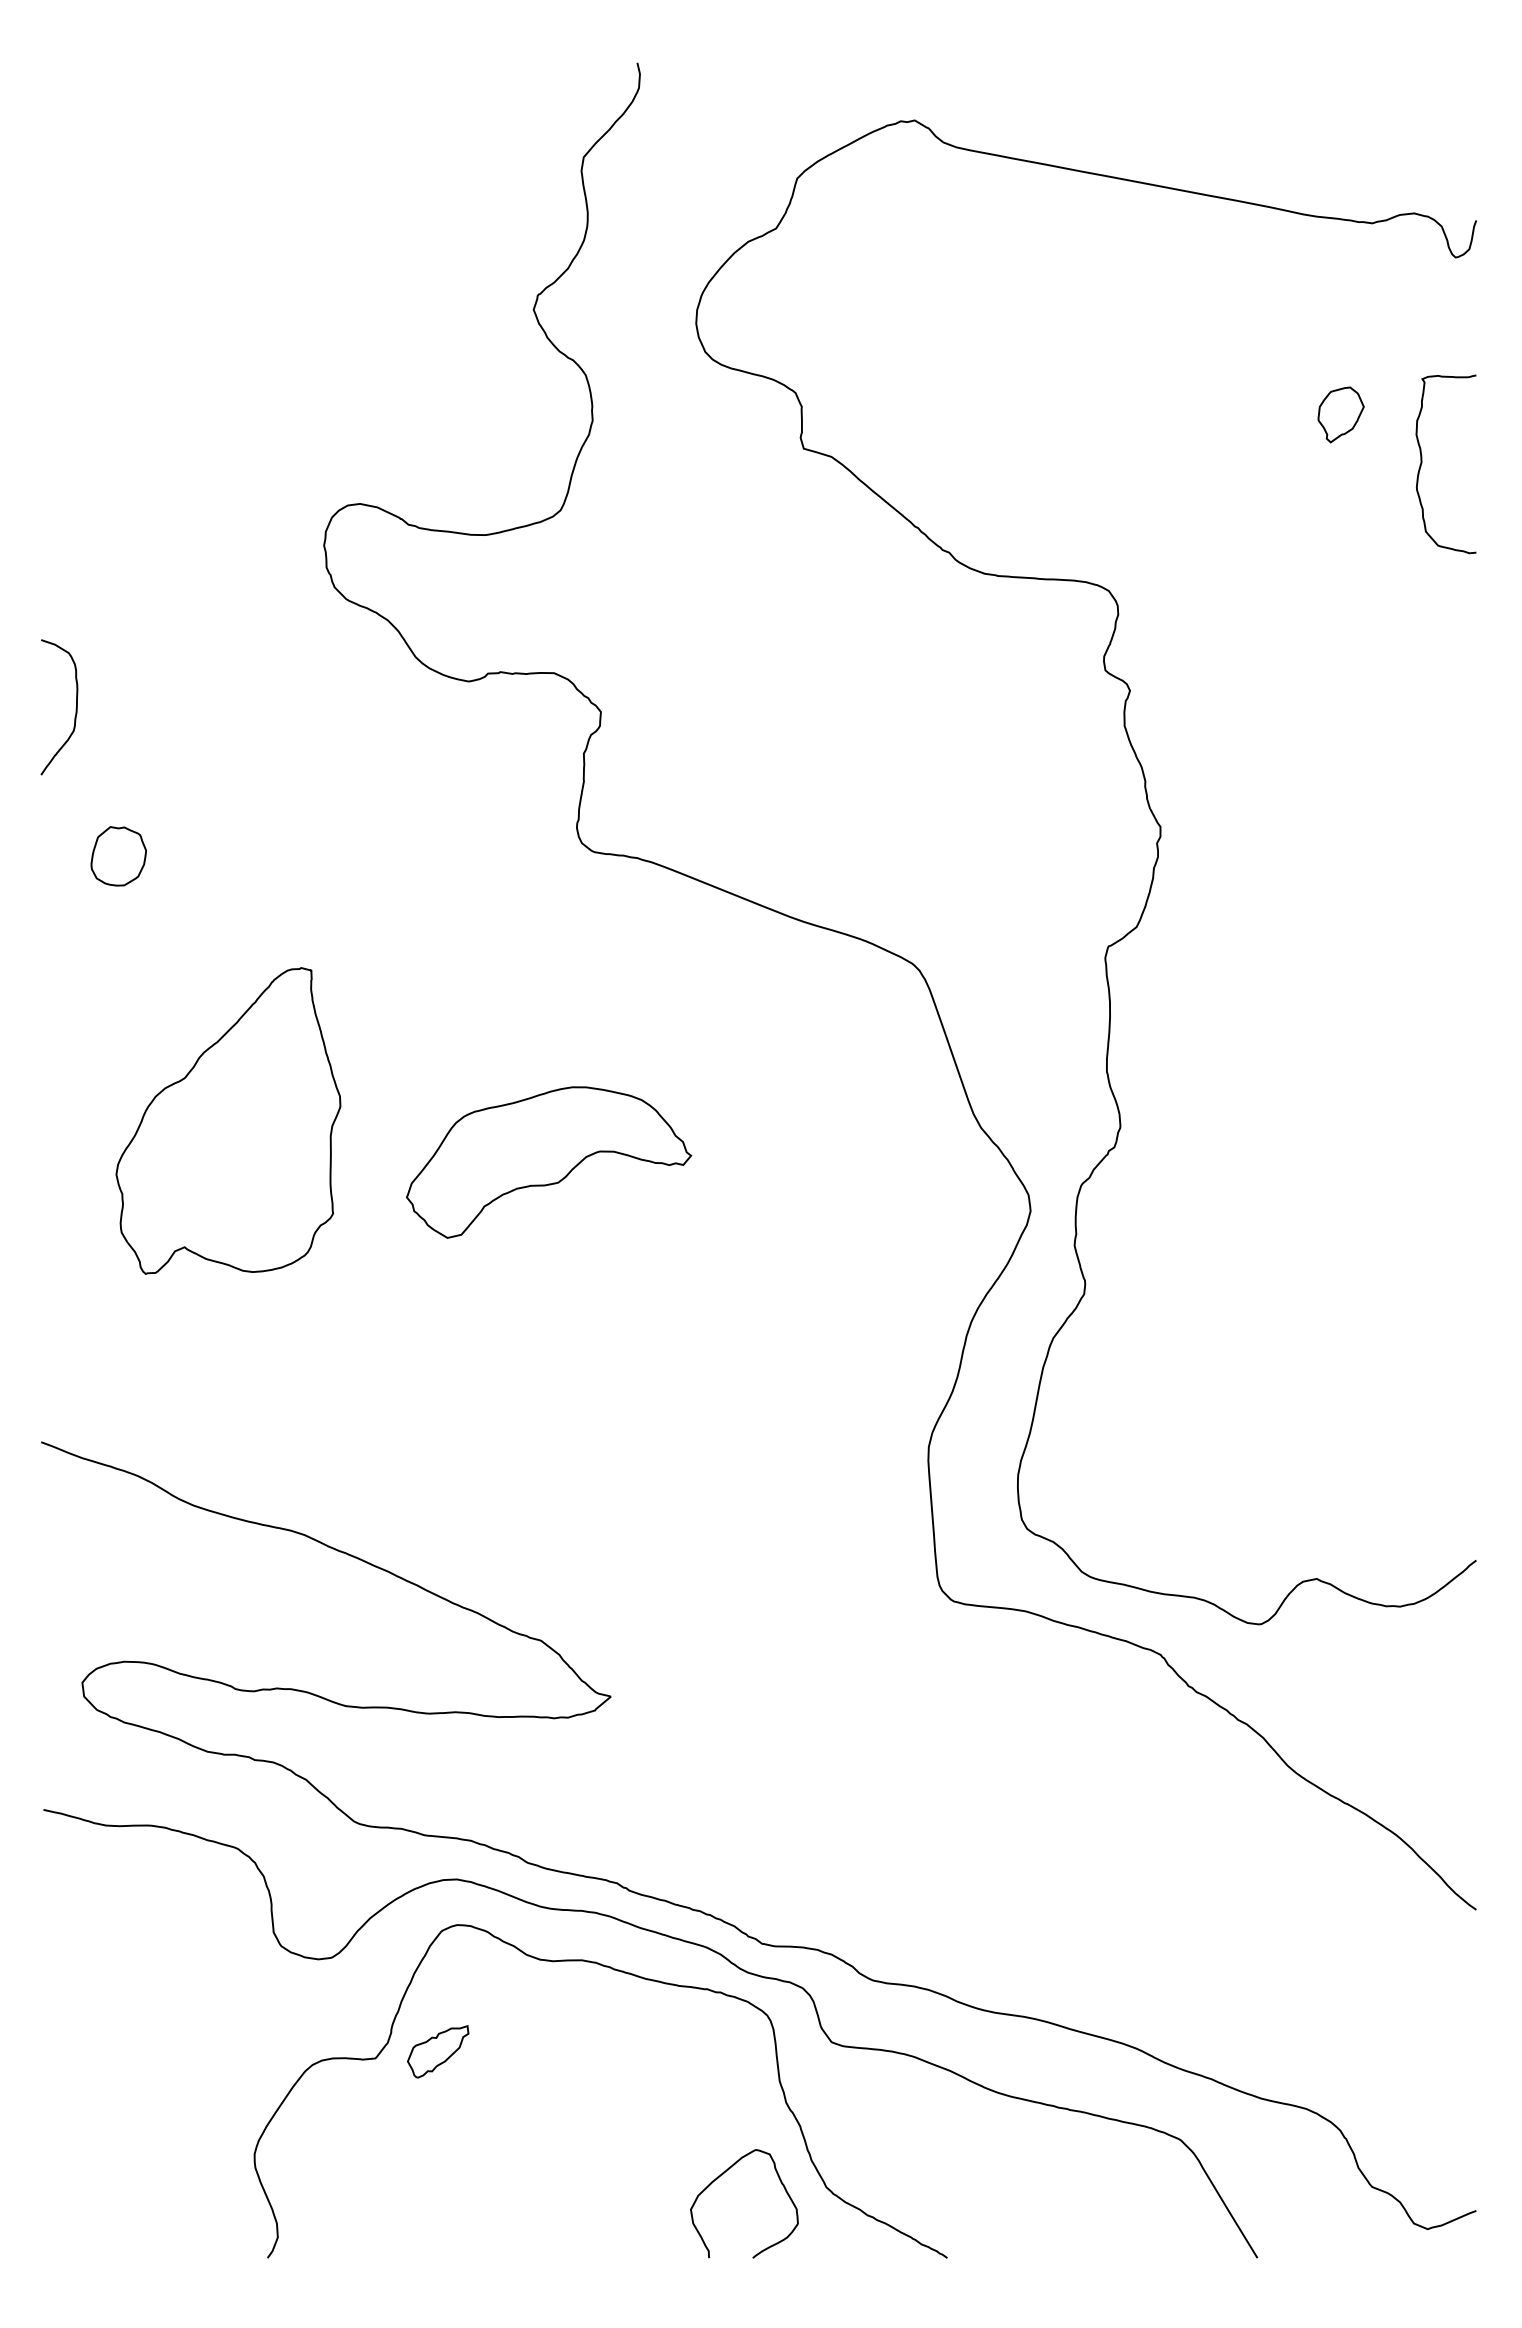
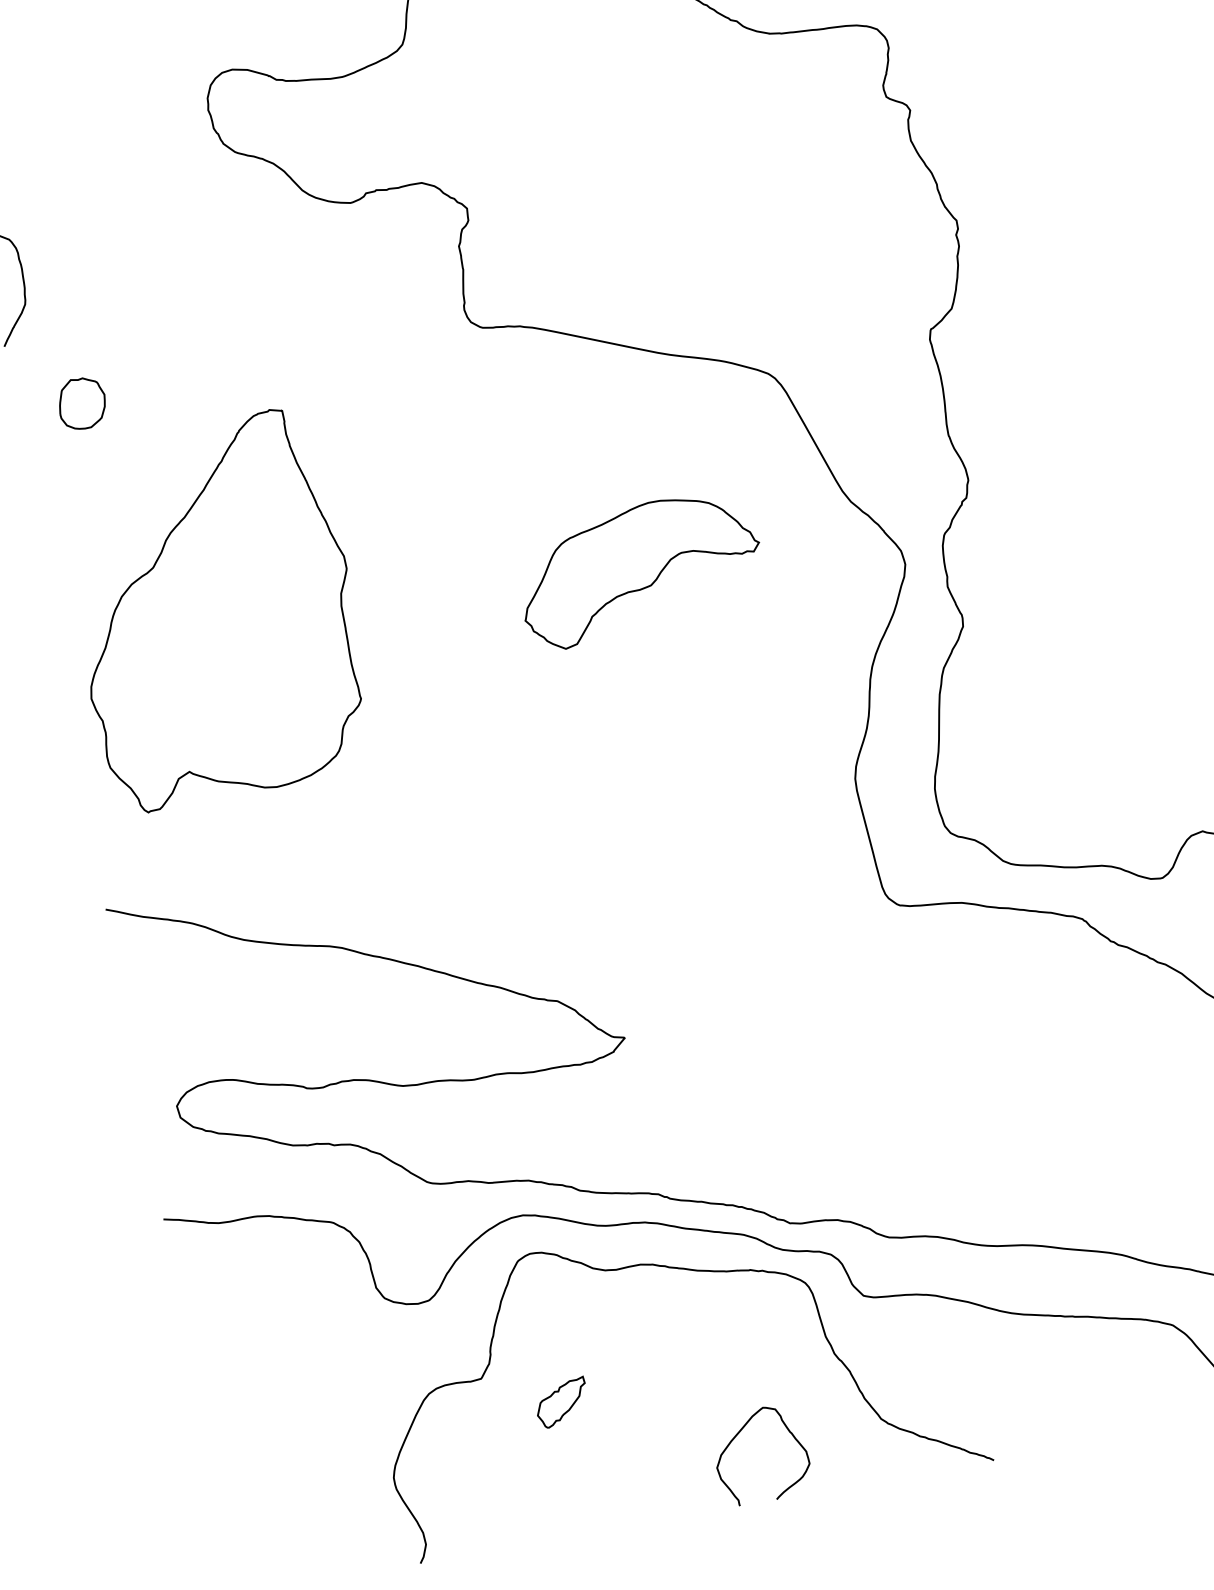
part: (228, 1120) -> (214, 609), size x1.43
part: (549, 1162) -> (640, 569), moved
part: (438, 2051) -> (562, 1402), moved
curve: (722, 2175) -> (738, 1434), moved

